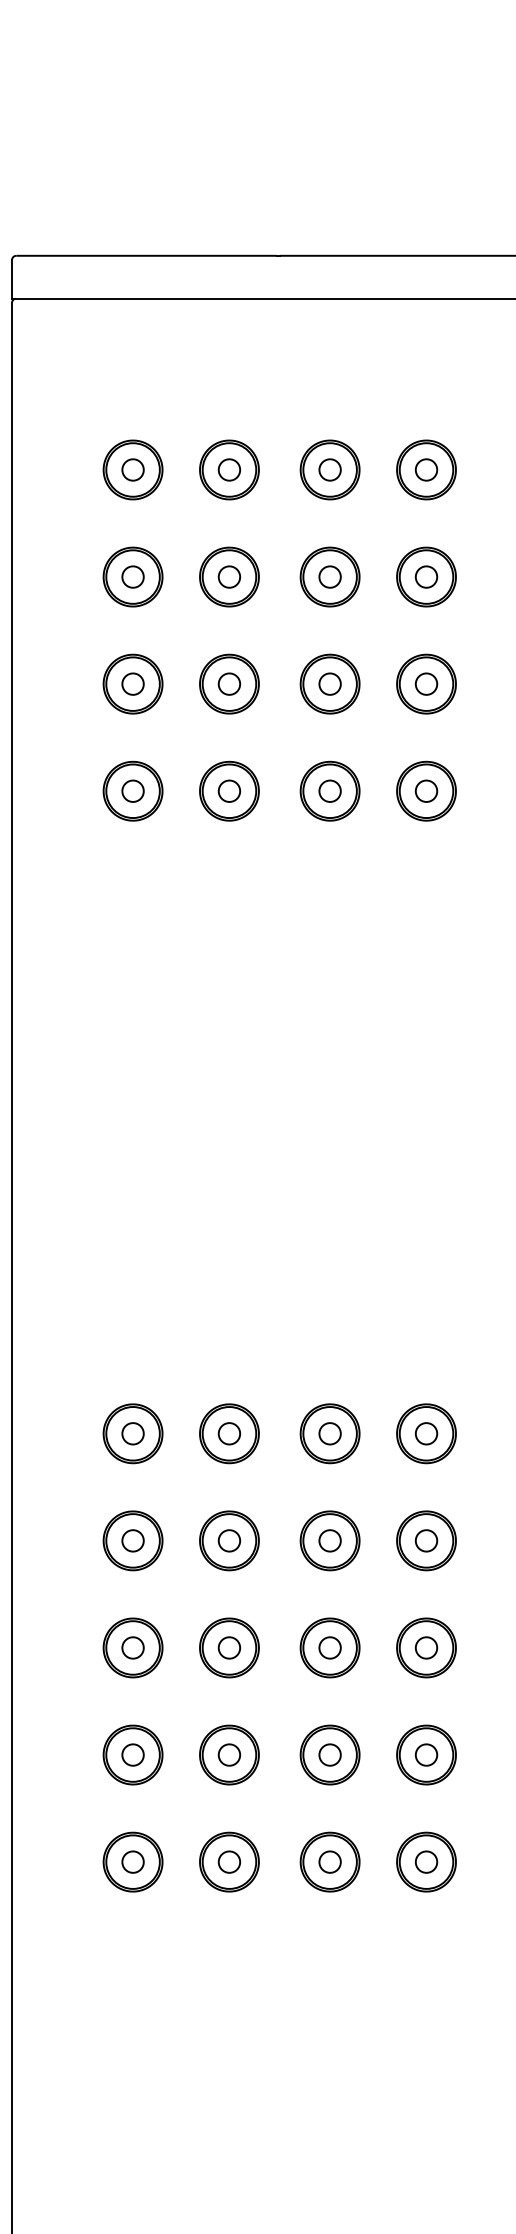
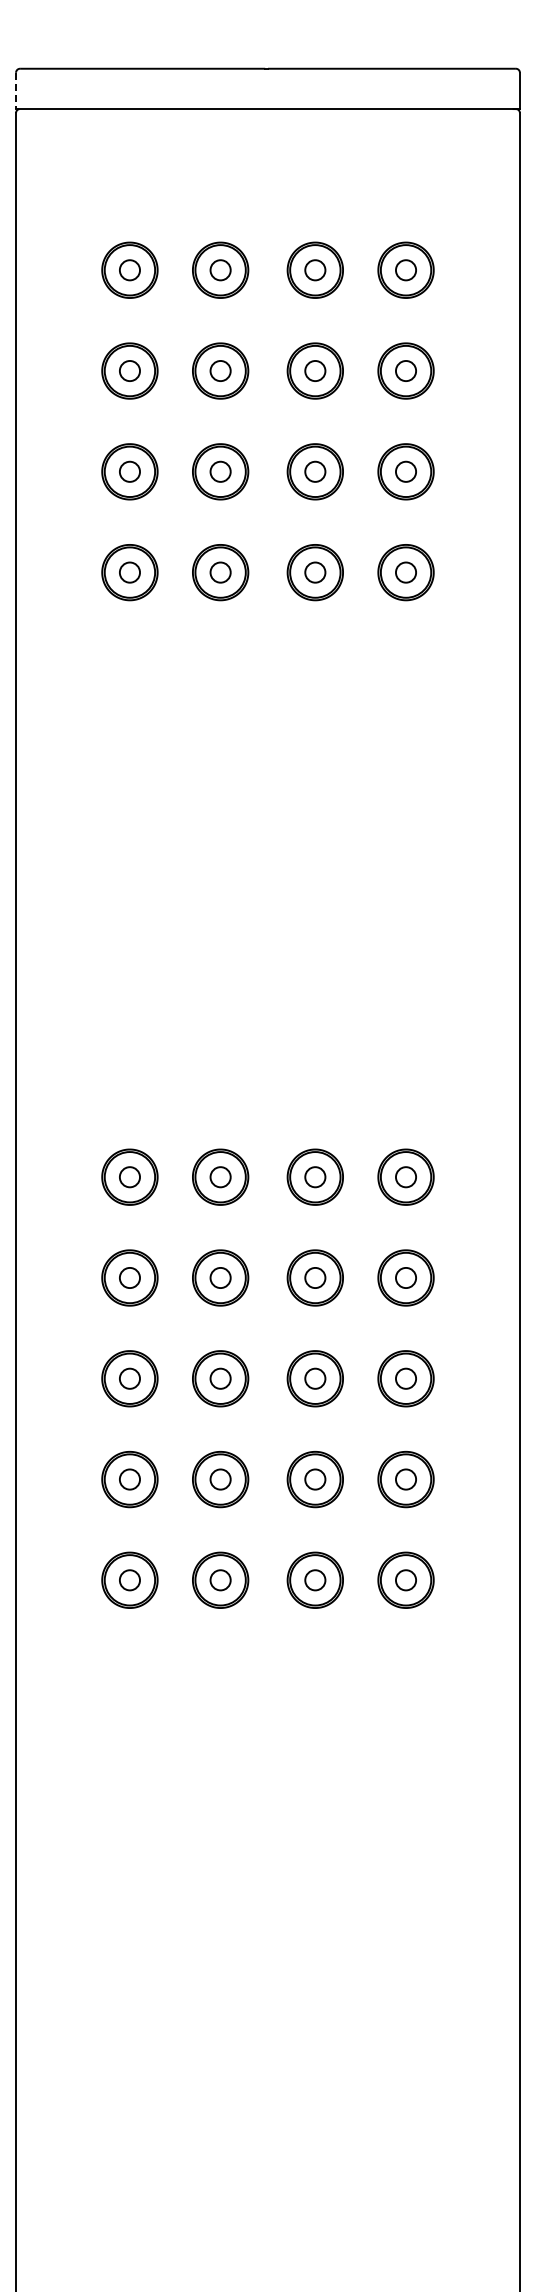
line: (12, 279) -> (16, 91), solid -> dashed

